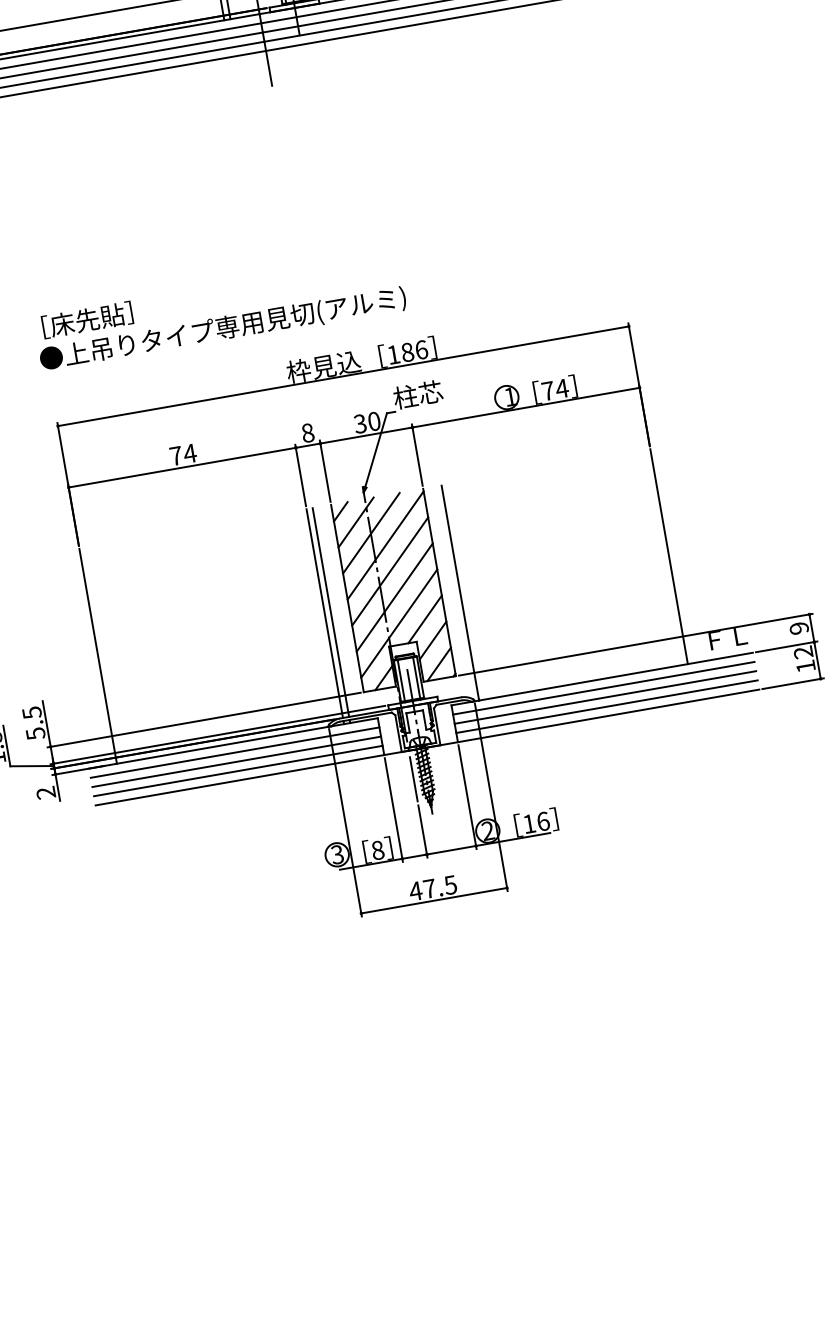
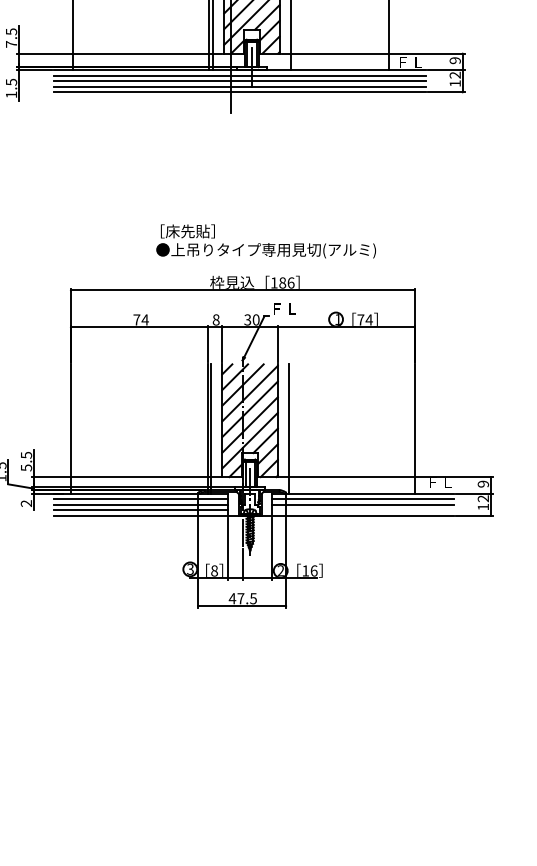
text: (219, 314) -> (265, 241), moved
text: (418, 394) -> (284, 308), 柱芯 -> ＦＬ
line: (606, 707) -> (362, 510), removed

